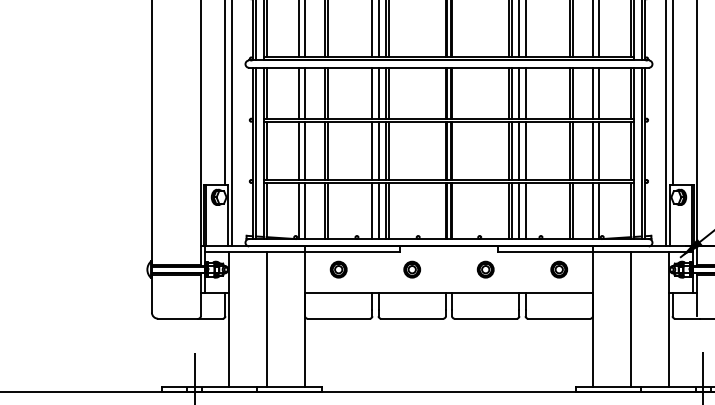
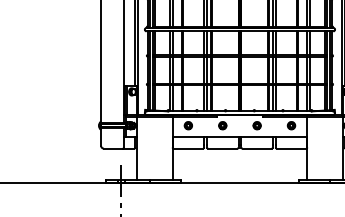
line: (266, 318) -> (154, 148), removed
line: (631, 318) -> (325, 148), removed

